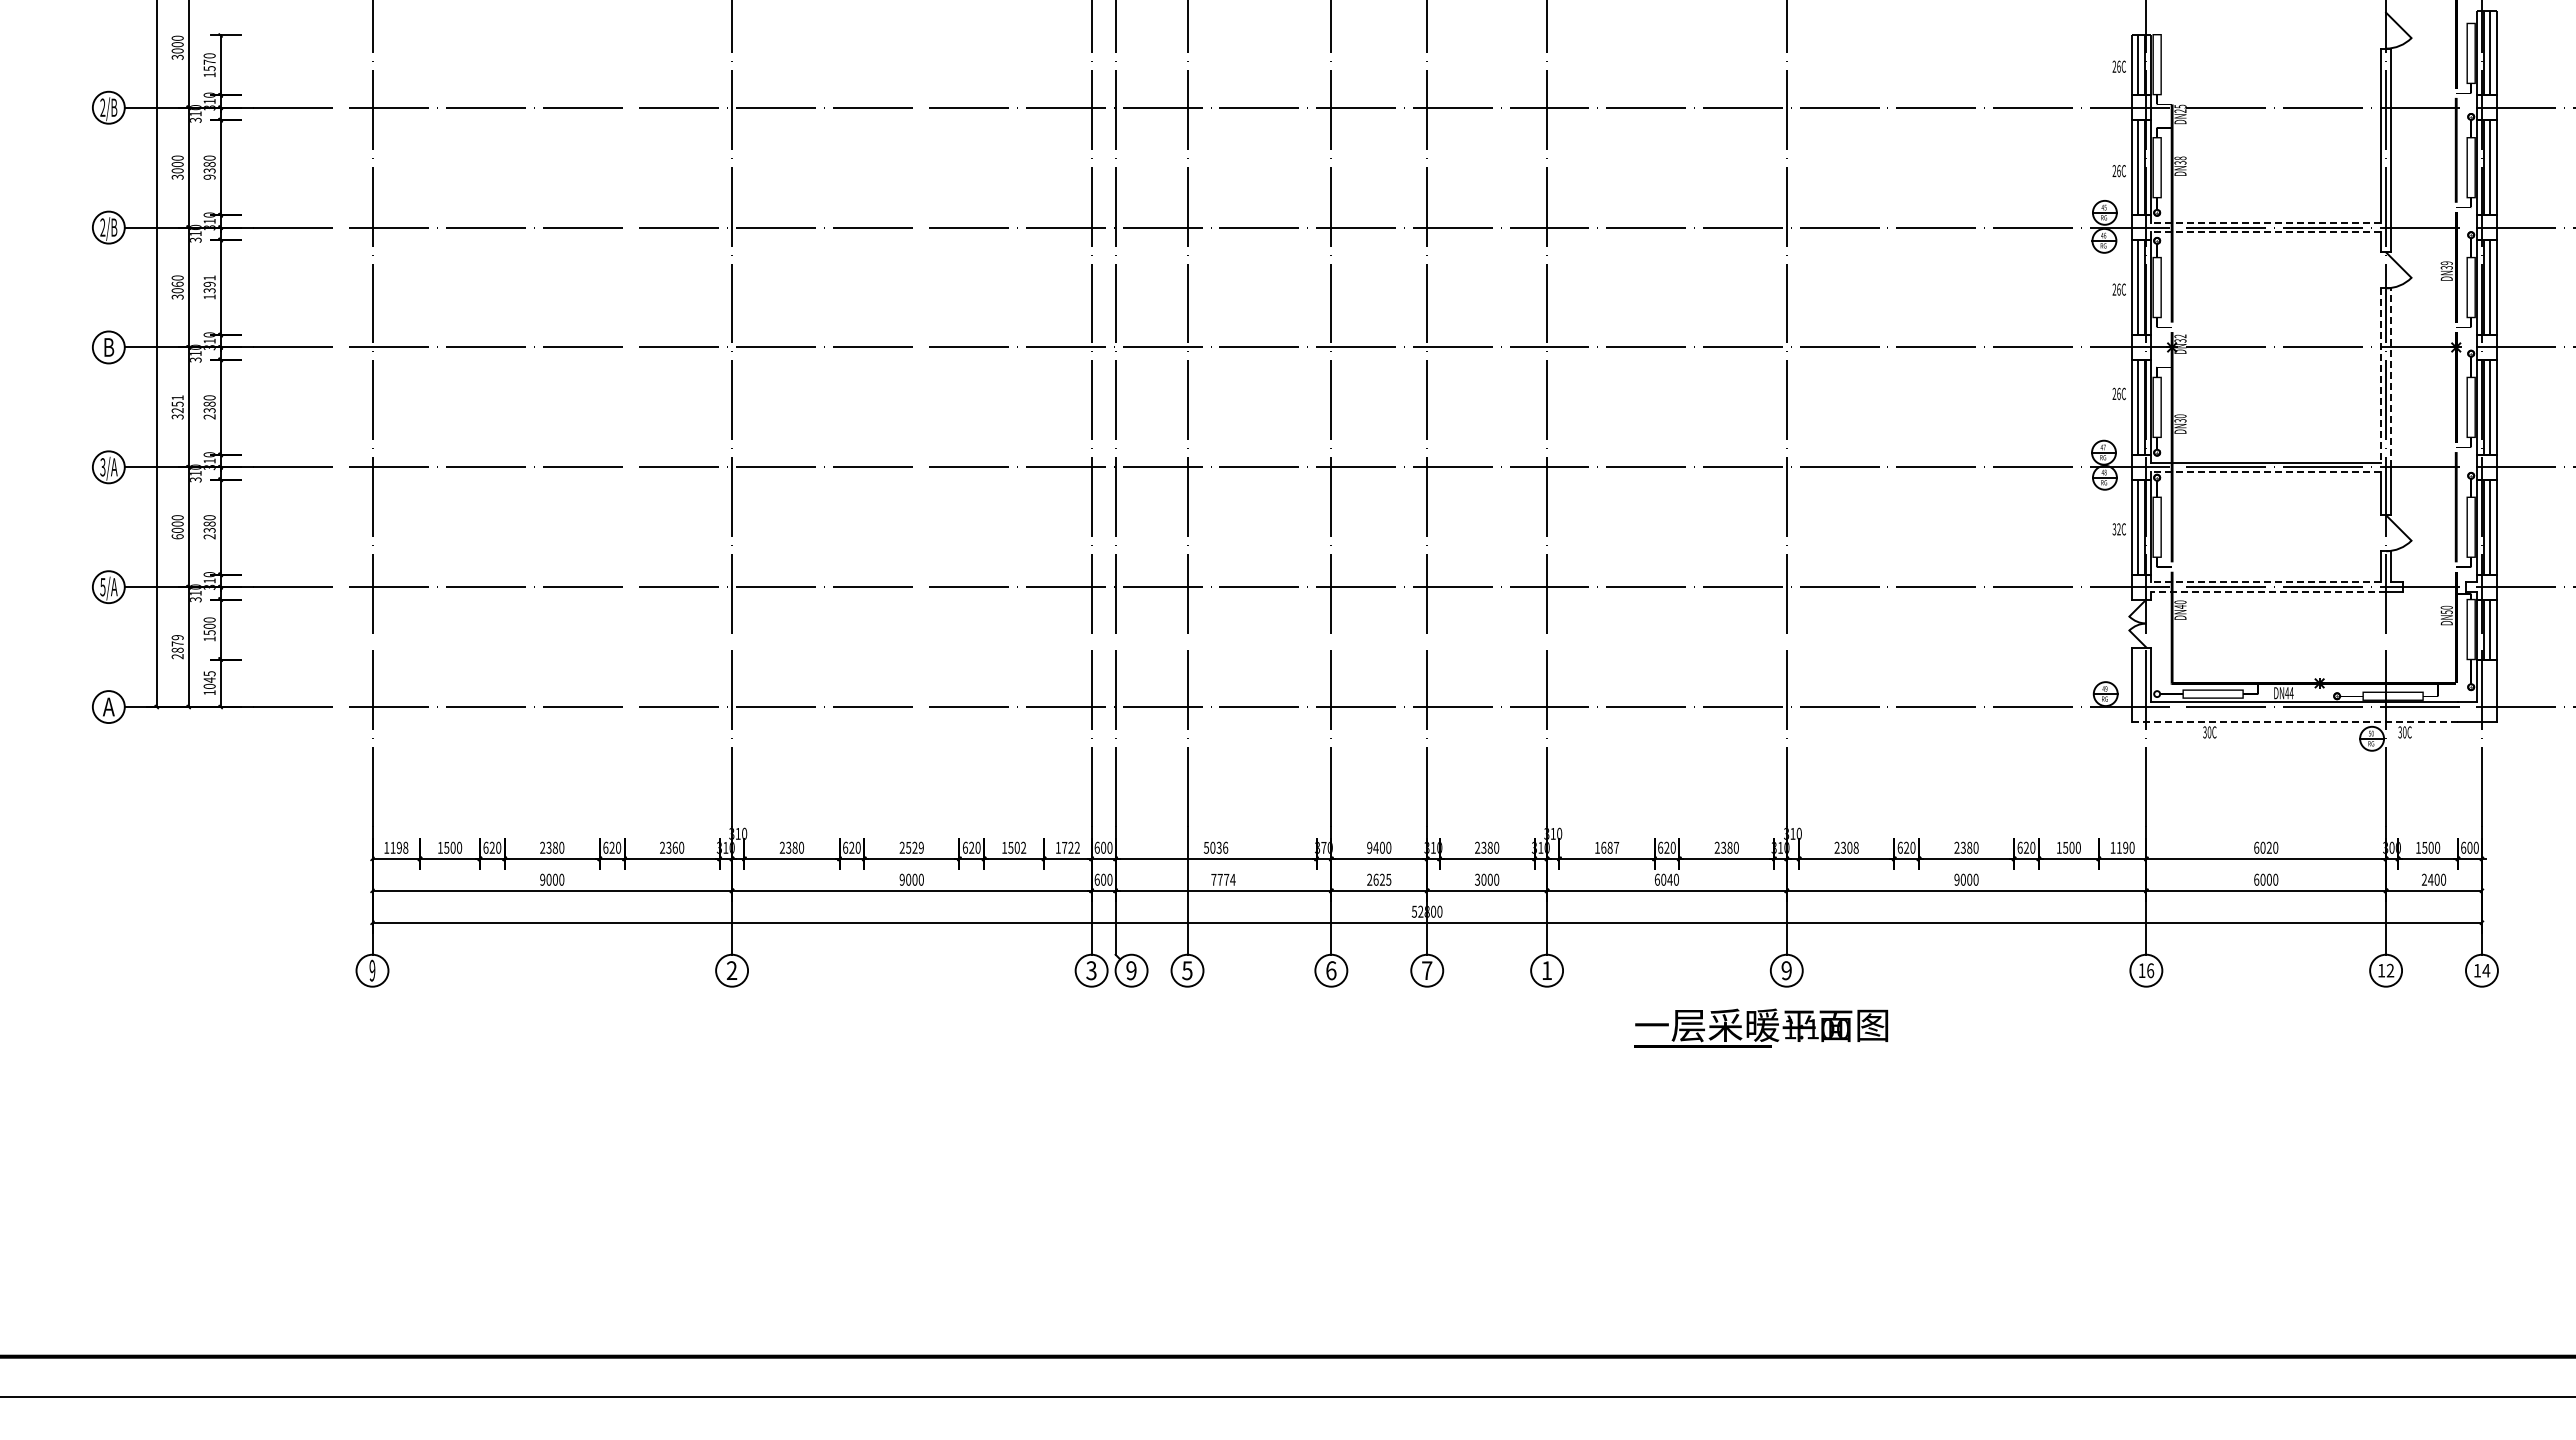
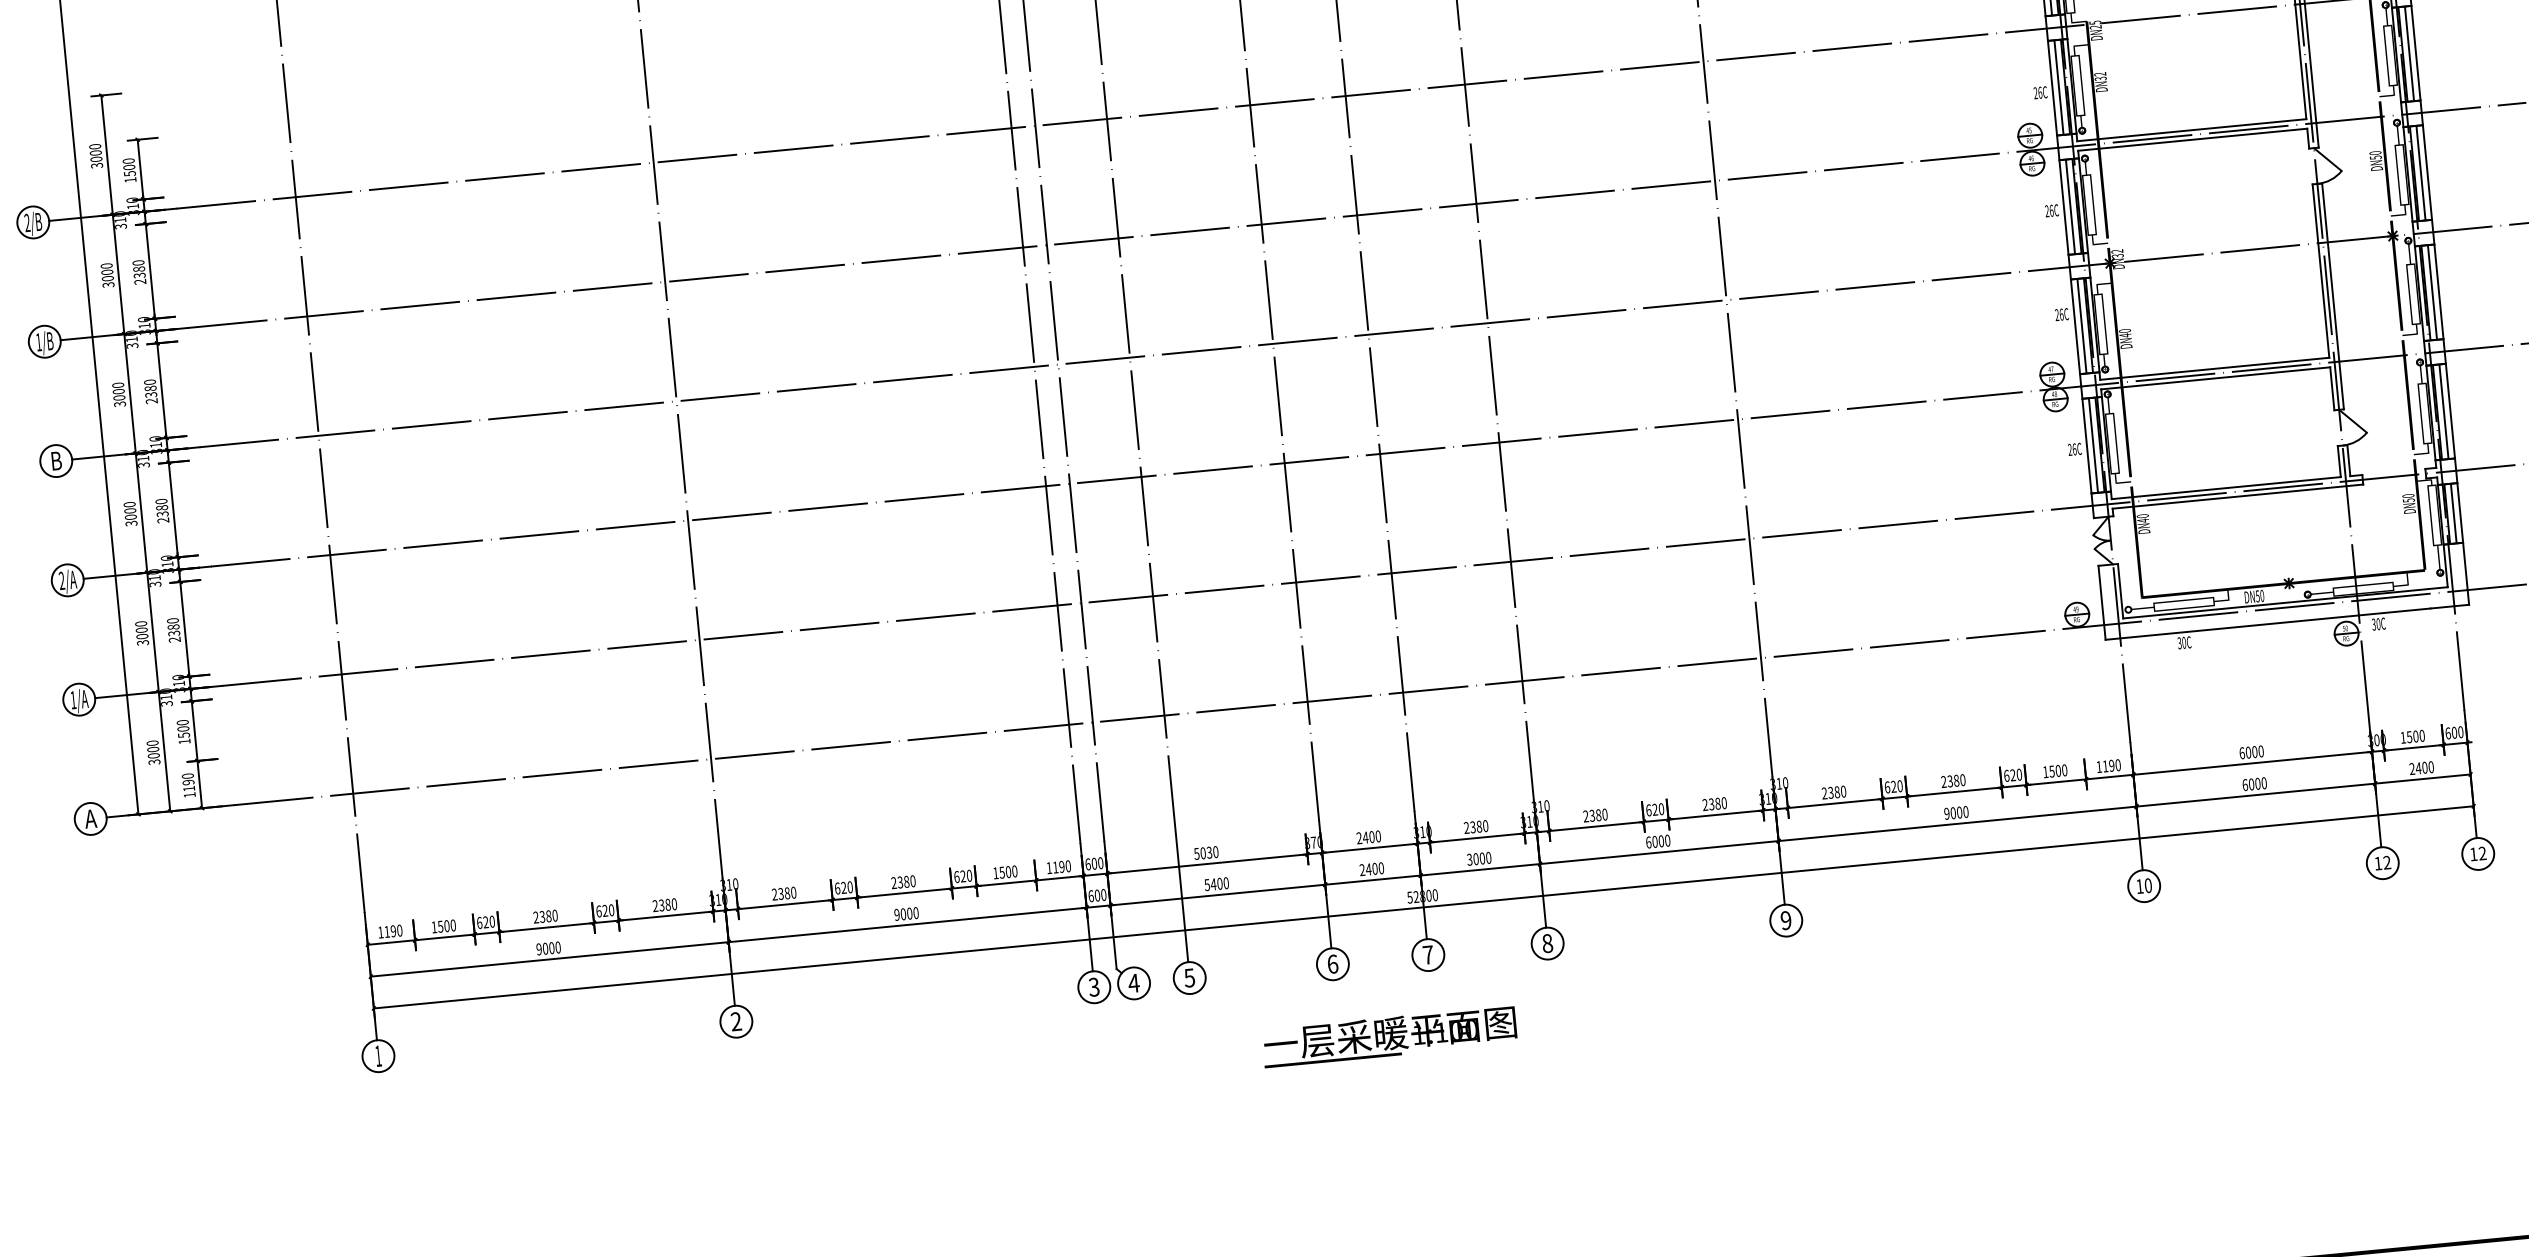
text: (209, 61) -> (129, 166), 1570 -> 1500
text: (2180, 158) -> (2100, 74), DN38 -> DN32
text: (209, 176) -> (140, 281), 9380 -> 2380
line: (2265, 222) -> (2191, 129), dashed -> solid
text: (102, 227) -> (38, 342), 2/B -> 1/B
line: (2265, 232) -> (2192, 139), dashed -> solid
text: (2446, 265) -> (2375, 155), DN39 -> DN50
text: (177, 283) -> (118, 390), 3060 -> 3000
text: (209, 287) -> (150, 391), 1391 -> 2380
line: (2381, 375) -> (2321, 271), dashed -> solid
line: (2390, 377) -> (2330, 272), dashed -> solid
text: (177, 404) -> (130, 511), 3251 -> 3000
text: (2180, 420) -> (2125, 335), DN30 -> DN40
text: (102, 467) -> (61, 581), 3/A -> 2/A
line: (2265, 472) -> (2215, 378), dashed -> solid
text: (2116, 529) -> (2072, 449), 32C -> 26C
text: (177, 536) -> (142, 642), 6000 -> 3000
line: (2265, 582) -> (2225, 488), dashed -> solid
text: (102, 587) -> (72, 700), 5/A -> 1/A
line: (2268, 591) -> (2229, 496), dashed -> solid
text: (177, 647) -> (153, 753), 2879 -> 3000
text: (209, 679) -> (188, 781), 1045 -> 1190
text: (2289, 693) -> (2260, 596), DN44 -> DN50
line: (2295, 721) -> (2268, 623), dashed -> solid
text: (405, 847) -> (399, 930), 1198 -> 1190
text: (674, 847) -> (667, 904), 2360 -> 2380
text: (914, 847) -> (906, 881), 2529 -> 2380
text: (1023, 847) -> (1014, 871), 1502 -> 1500
text: (1070, 847) -> (1061, 866), 1722 -> 1190
text: (1225, 847) -> (1215, 851), 5036 -> 5030
text: (1369, 847) -> (1359, 837), 9400 -> 2400
text: (1606, 847) -> (1594, 815), 1687 -> 2380
text: (1852, 847) -> (1839, 791), 2308 -> 2380
text: (2268, 847) -> (2253, 751), 6020 -> 6000
text: (1223, 879) -> (1216, 883), 7774 -> 5400
text: (1382, 879) -> (1375, 868), 2625 -> 2400
text: (1669, 879) -> (1660, 841), 6040 -> 6000
text: (372, 970) -> (378, 1055), 9 -> 1
text: (1131, 970) -> (1133, 983), 9 -> 4
text: (1547, 970) -> (1548, 943), 1 -> 8
text: (2150, 970) -> (2148, 885), 16 -> 10
text: (2486, 970) -> (2482, 853), 14 -> 12
text: (1761, 1027) -> (1390, 1035), moved

